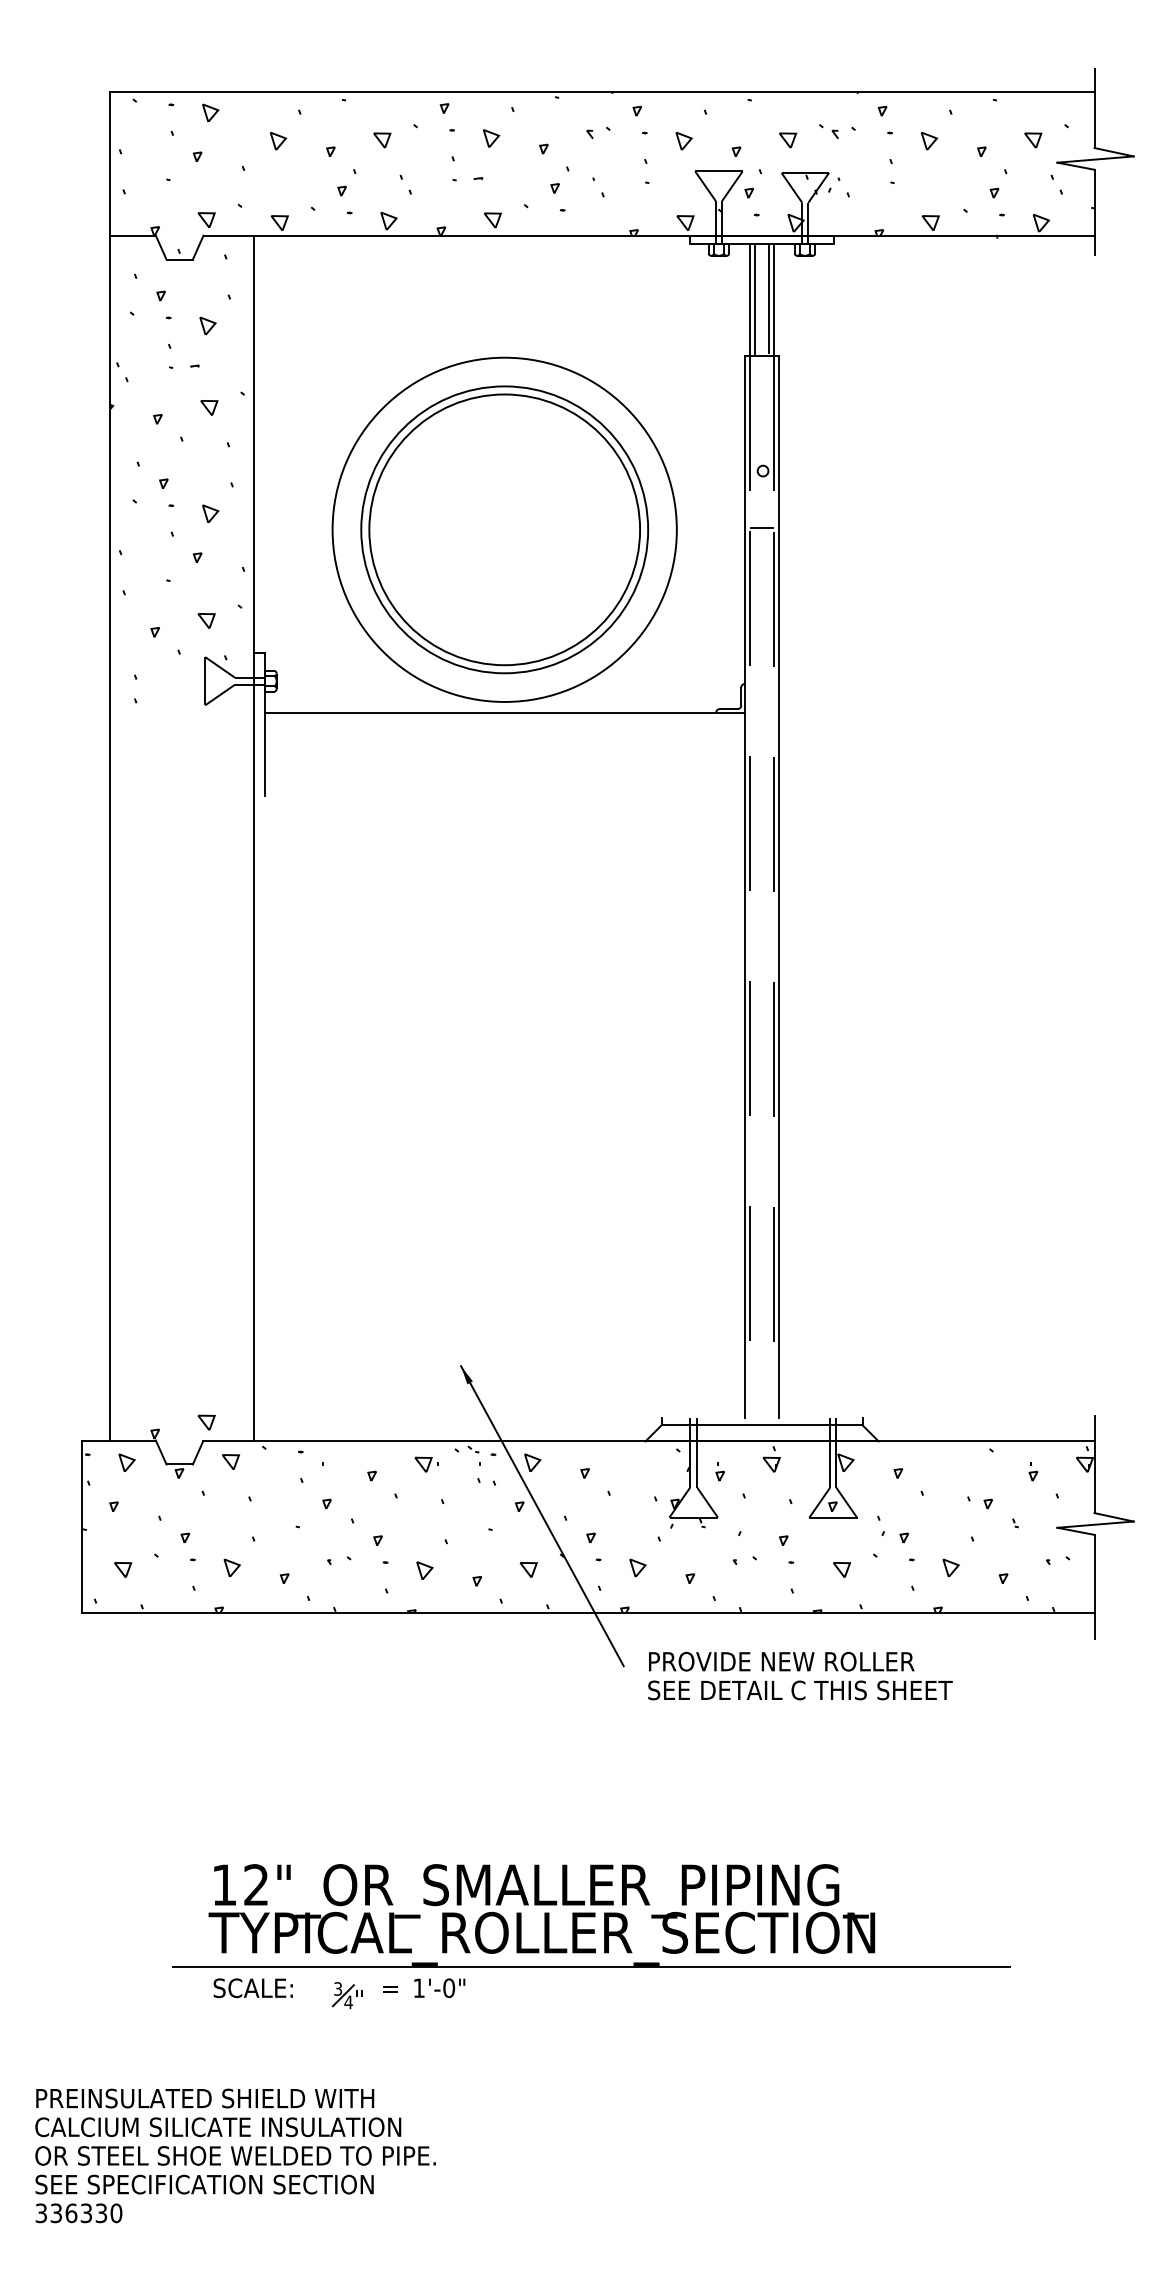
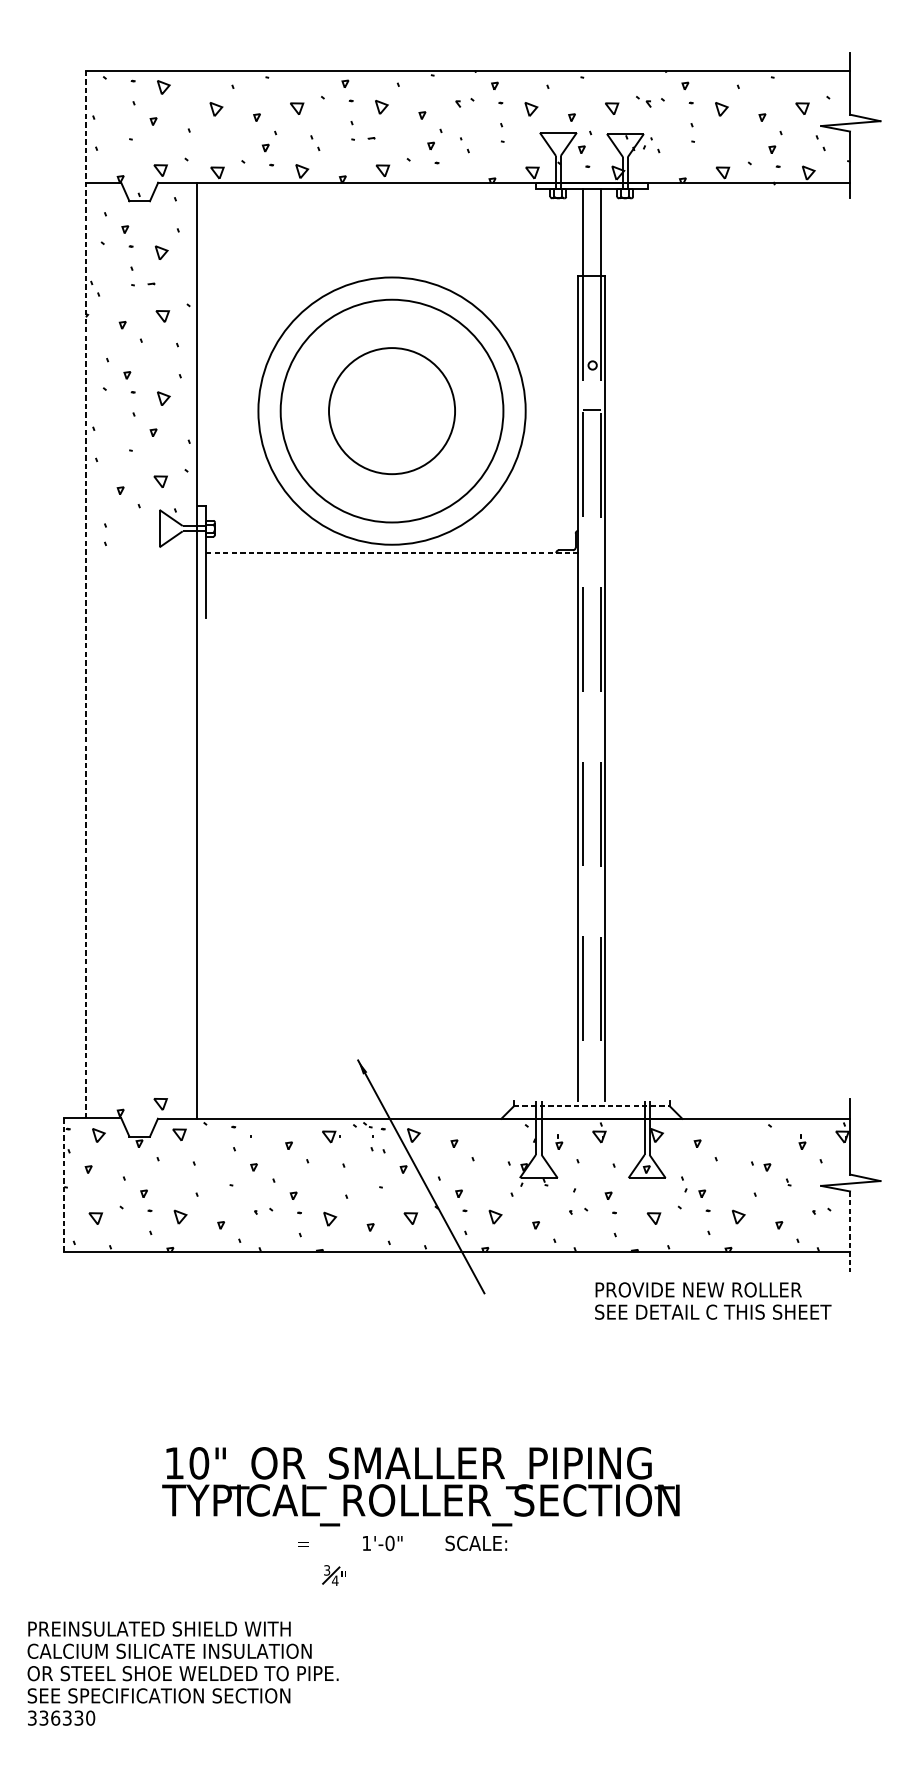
line: (755, 299) -> (586, 232), removed
line: (768, 299) -> (596, 232), removed
circle: (504, 529) -> (391, 410), size x0.6
line: (505, 712) -> (392, 552), solid -> dashed
line: (110, 765) -> (85, 594), solid -> dashed
line: (762, 1425) -> (592, 1106), solid -> dashed
line: (81, 1526) -> (63, 1184), solid -> dashed
line: (1094, 1587) -> (849, 1232), solid -> dashed
text: (800, 1675) -> (713, 1300), moved
text: (256, 1885) -> (199, 1463), 12"_OR_SMALLER_PIPING_ -> 10"_OR_SMALLER_PIPING_
line: (591, 1967) -> (459, 1527), removed
text: (252, 1988) -> (475, 1543), moved
text: (439, 1988) -> (382, 1543), moved
part: (346, 1995) -> (333, 1575), moved

